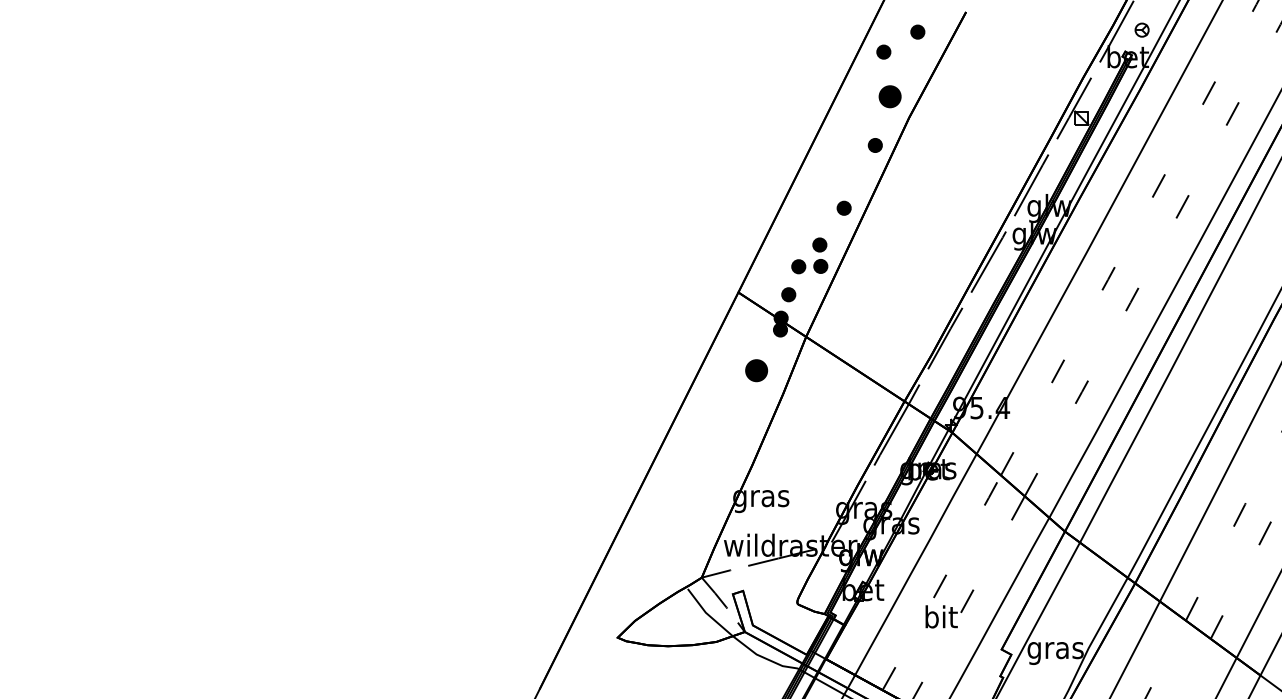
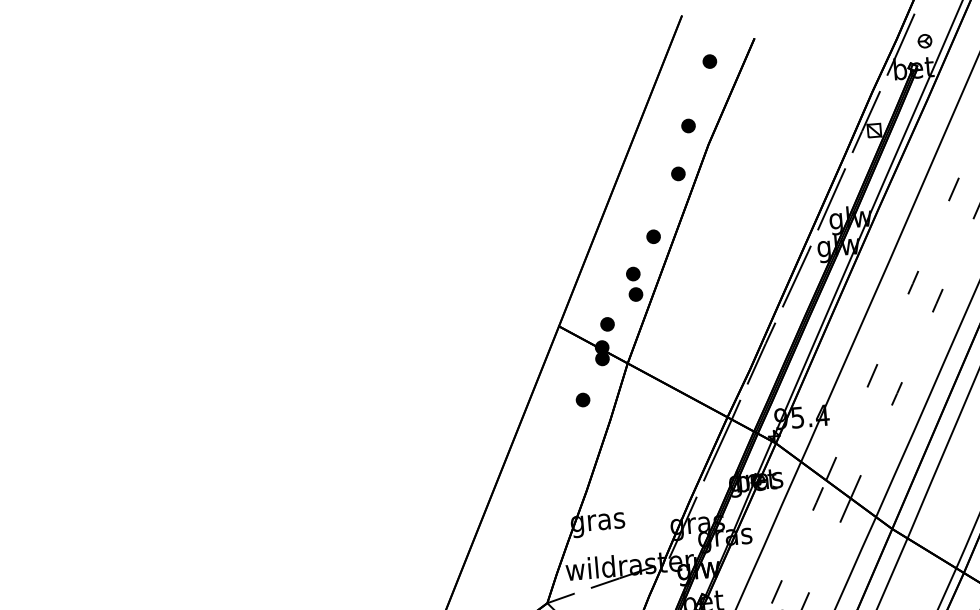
part: (883, 51) -> (678, 83), removed
part: (889, 96) -> (687, 125), size x0.62
part: (798, 266) -> (614, 296), removed
part: (756, 370) -> (582, 399), size x0.62

